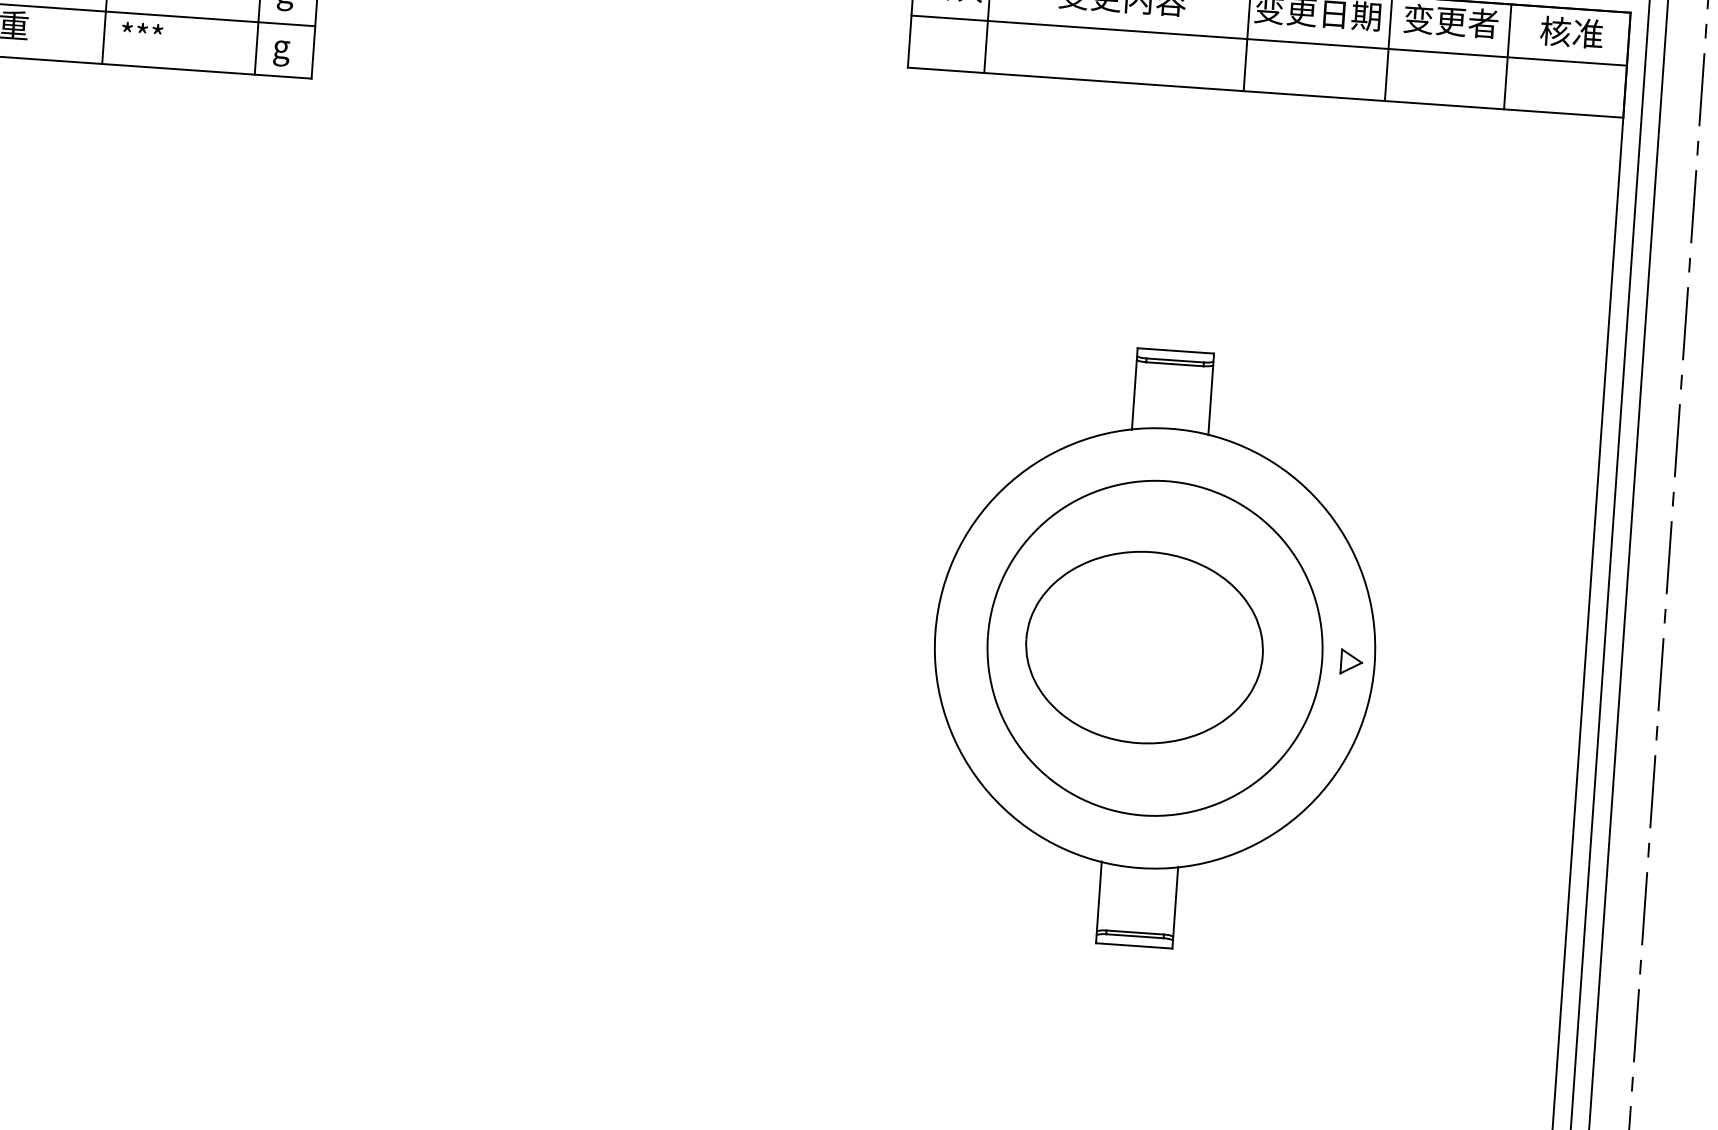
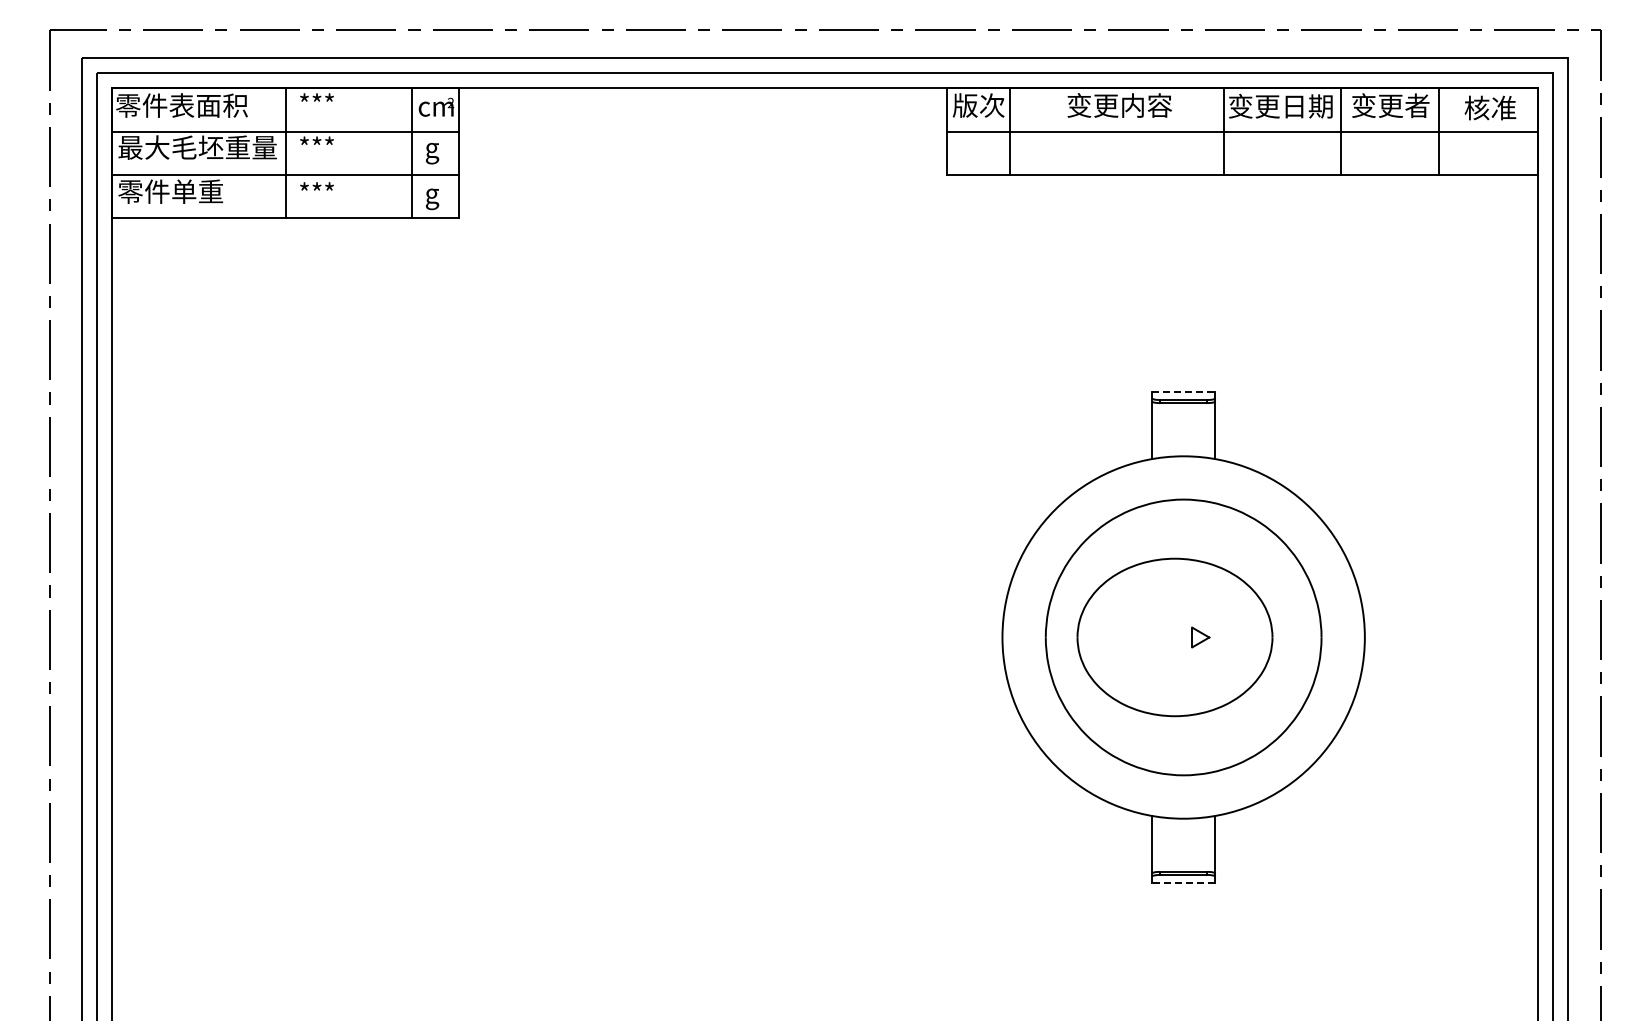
line: (1175, 351) -> (1183, 392), solid -> dashed
part: (1351, 662) -> (1200, 637), moved
line: (1134, 945) -> (1183, 882), solid -> dashed

